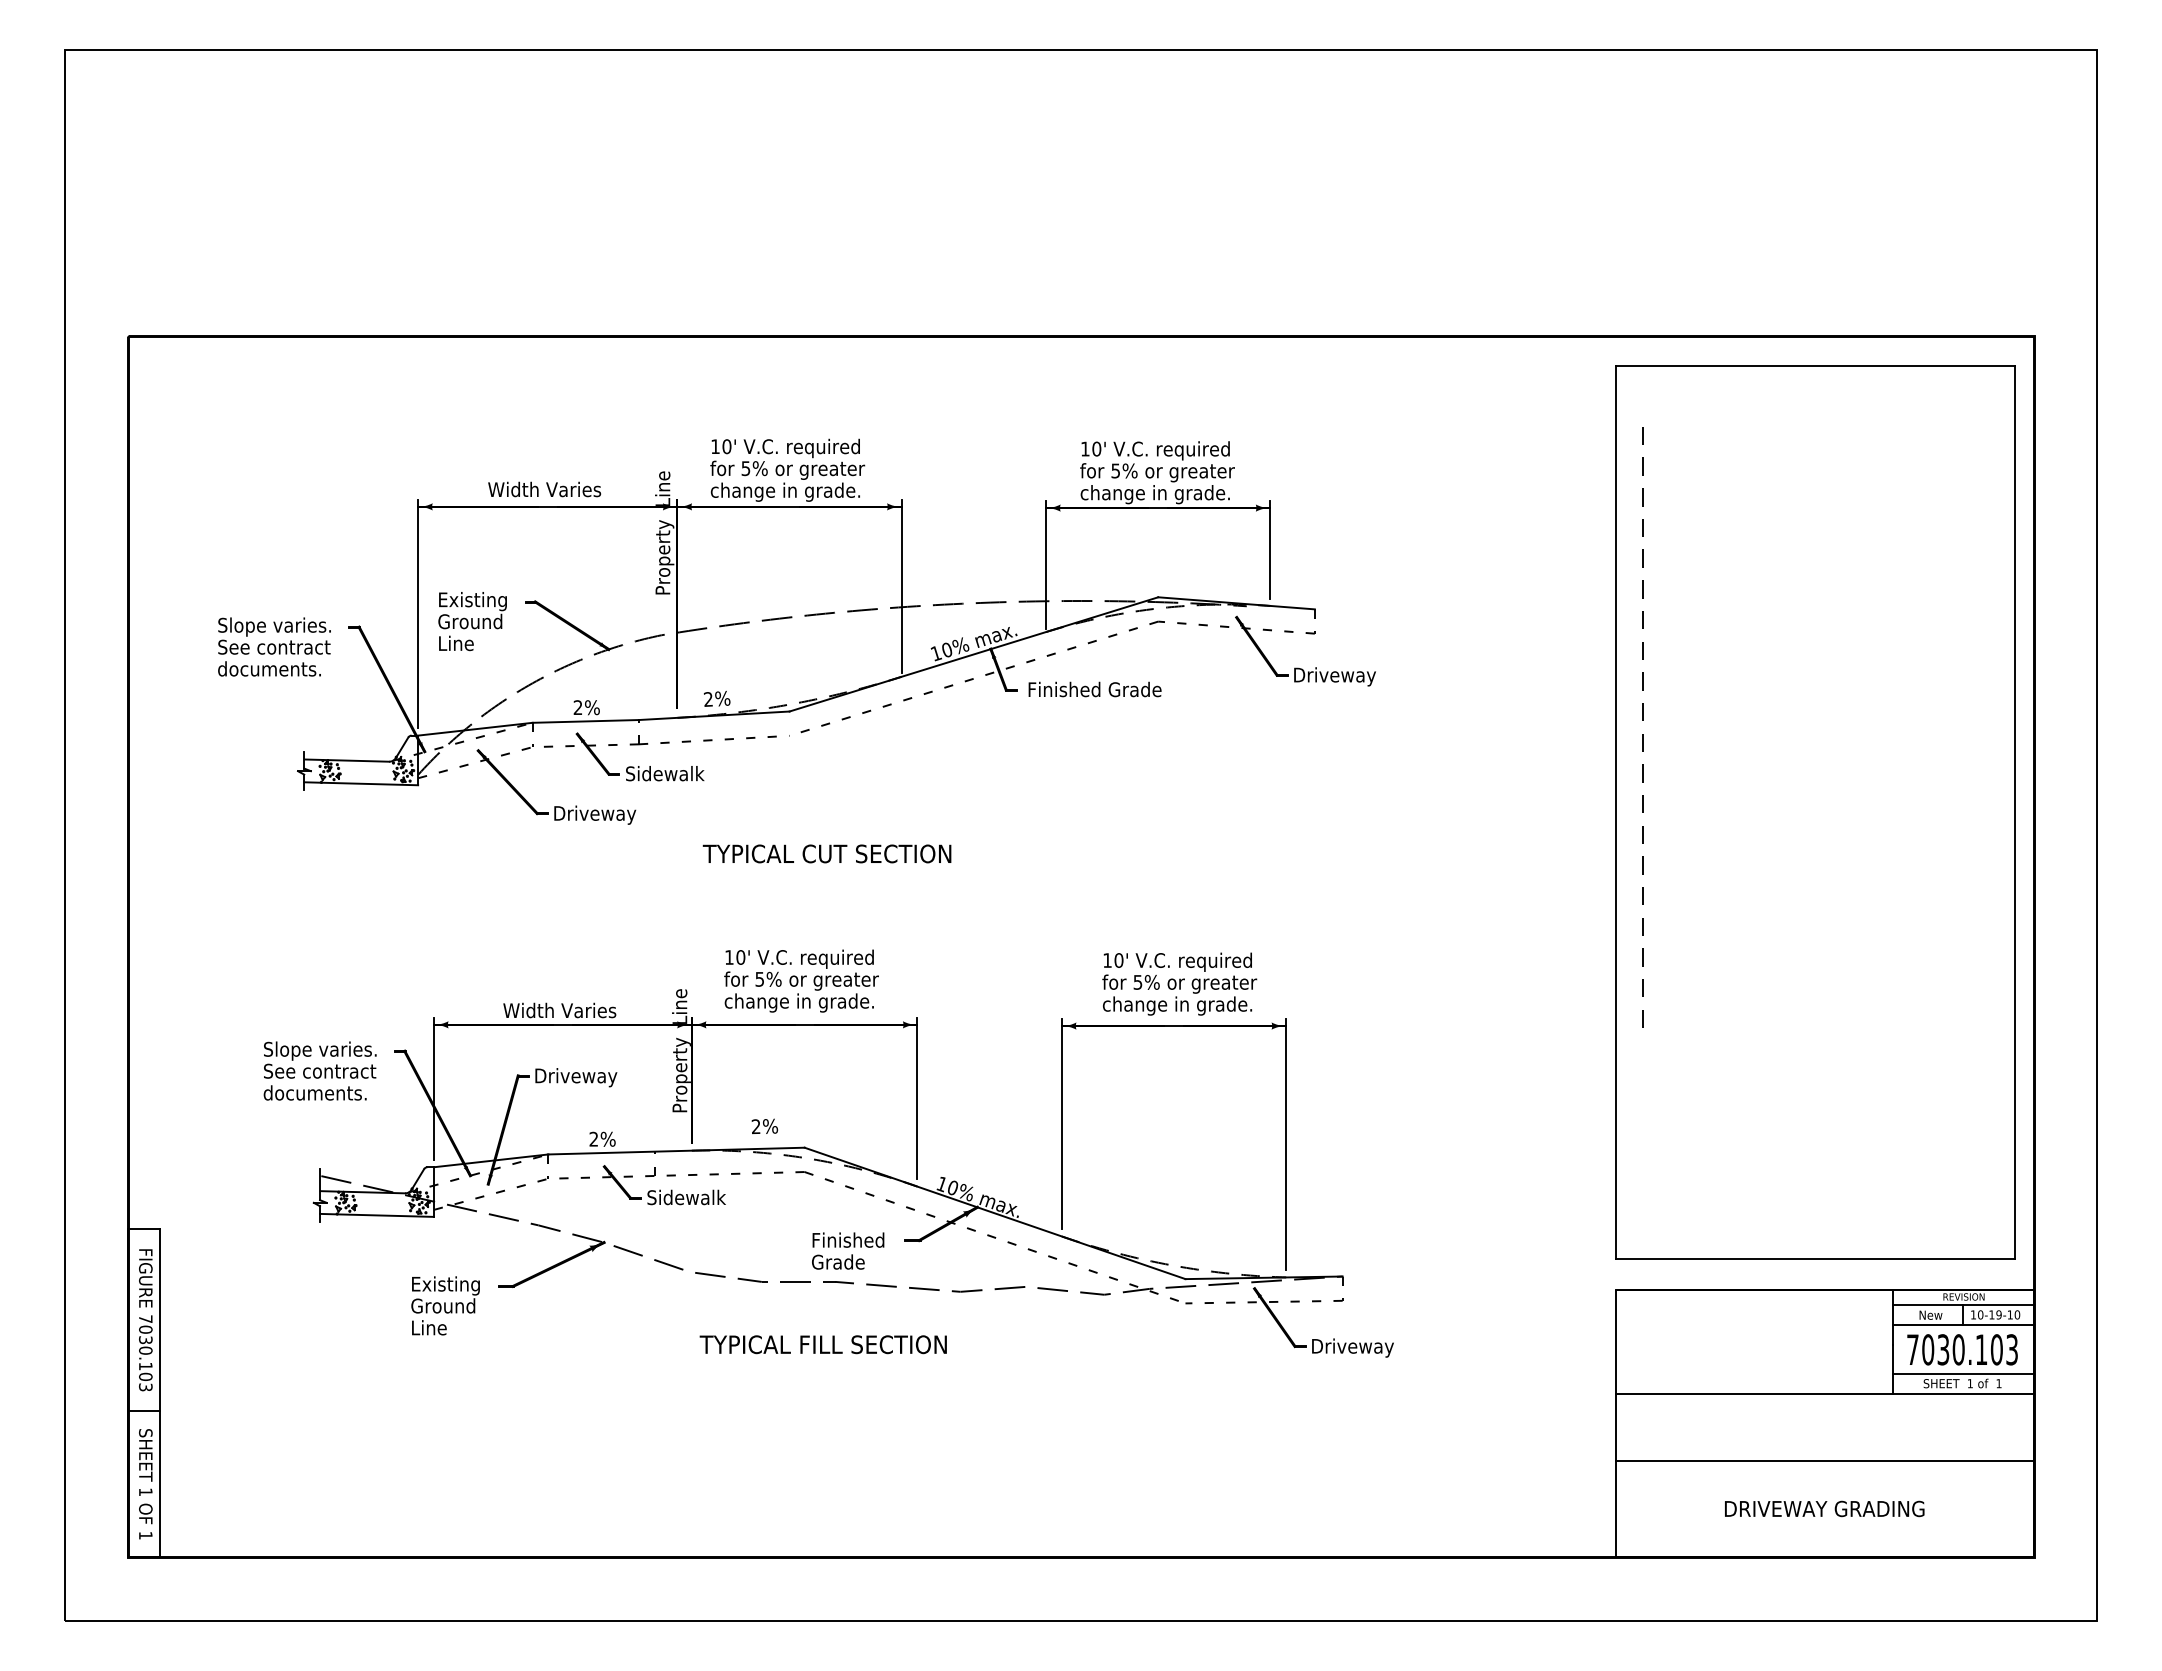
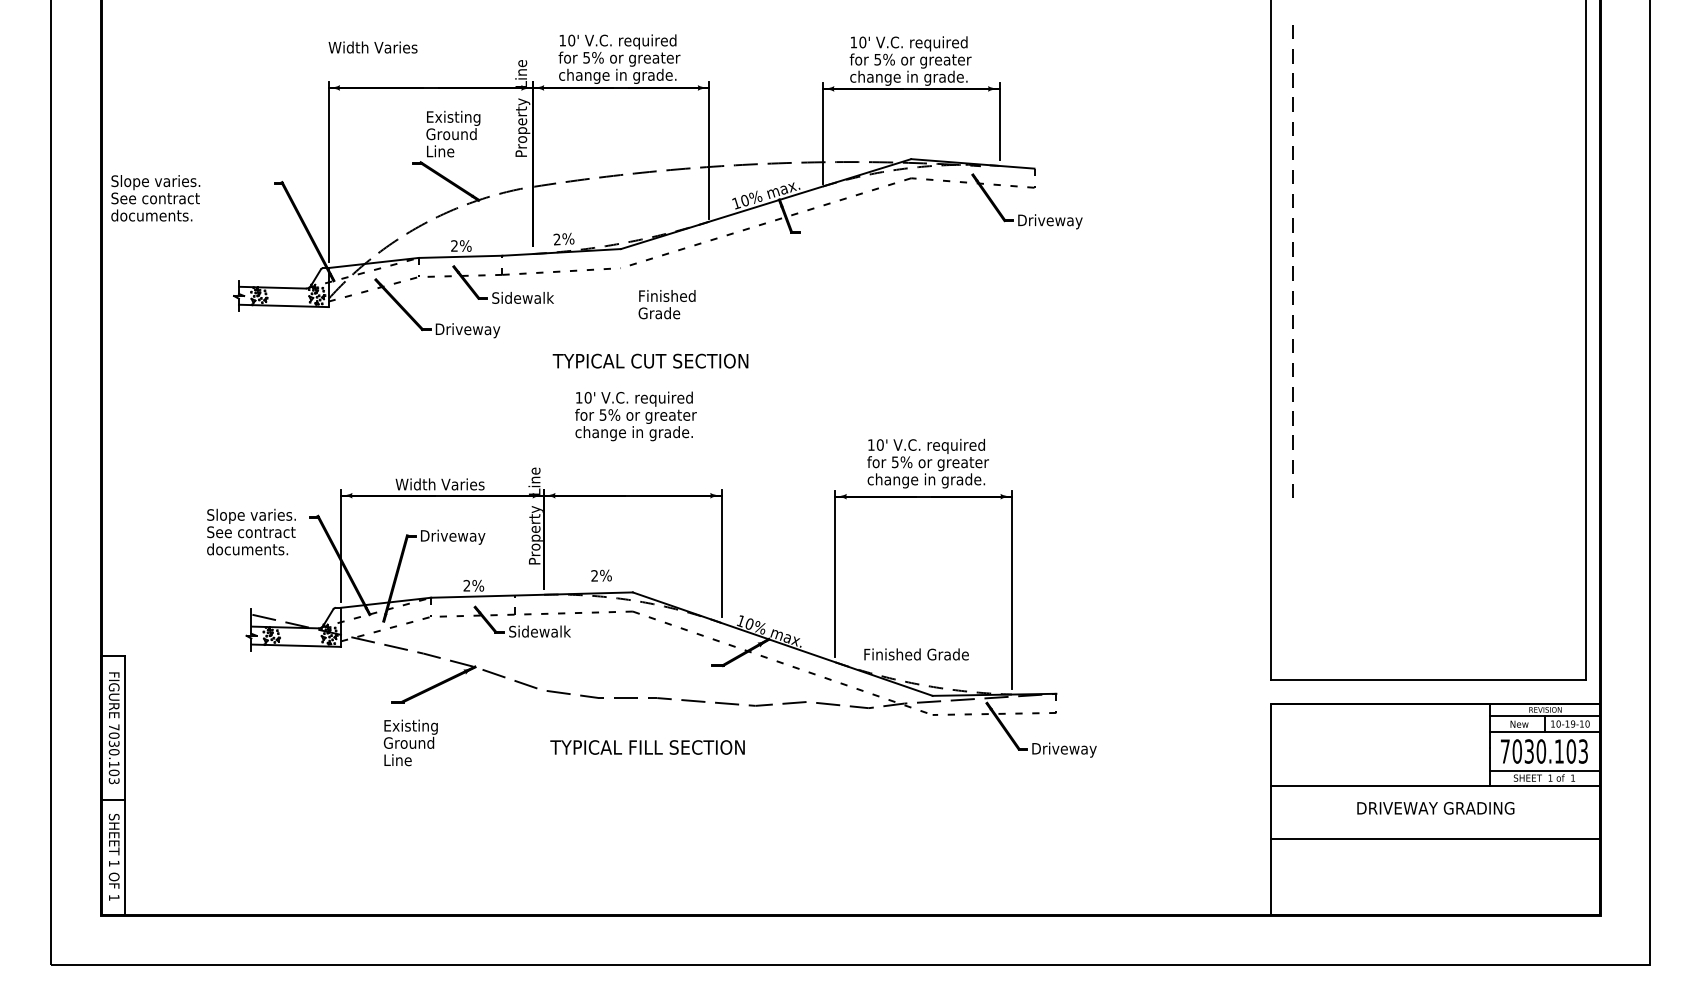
text: (544, 489) -> (372, 47), moved
text: (472, 621) -> (453, 134), moved
text: (274, 646) -> (155, 197), moved
text: (1094, 689) -> (916, 654), moved
text: (801, 980) -> (635, 415), moved
text: (848, 1250) -> (667, 304), moved
text: (445, 1305) -> (410, 742), moved
text: (1824, 1508) -> (1435, 807), moved

